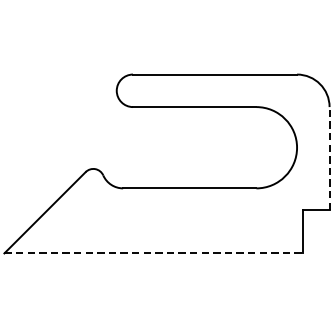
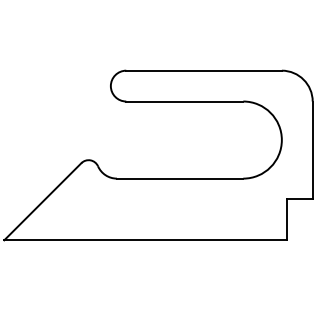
line: (329, 158) -> (312, 150), dashed -> solid
line: (154, 253) -> (146, 240), dashed -> solid

